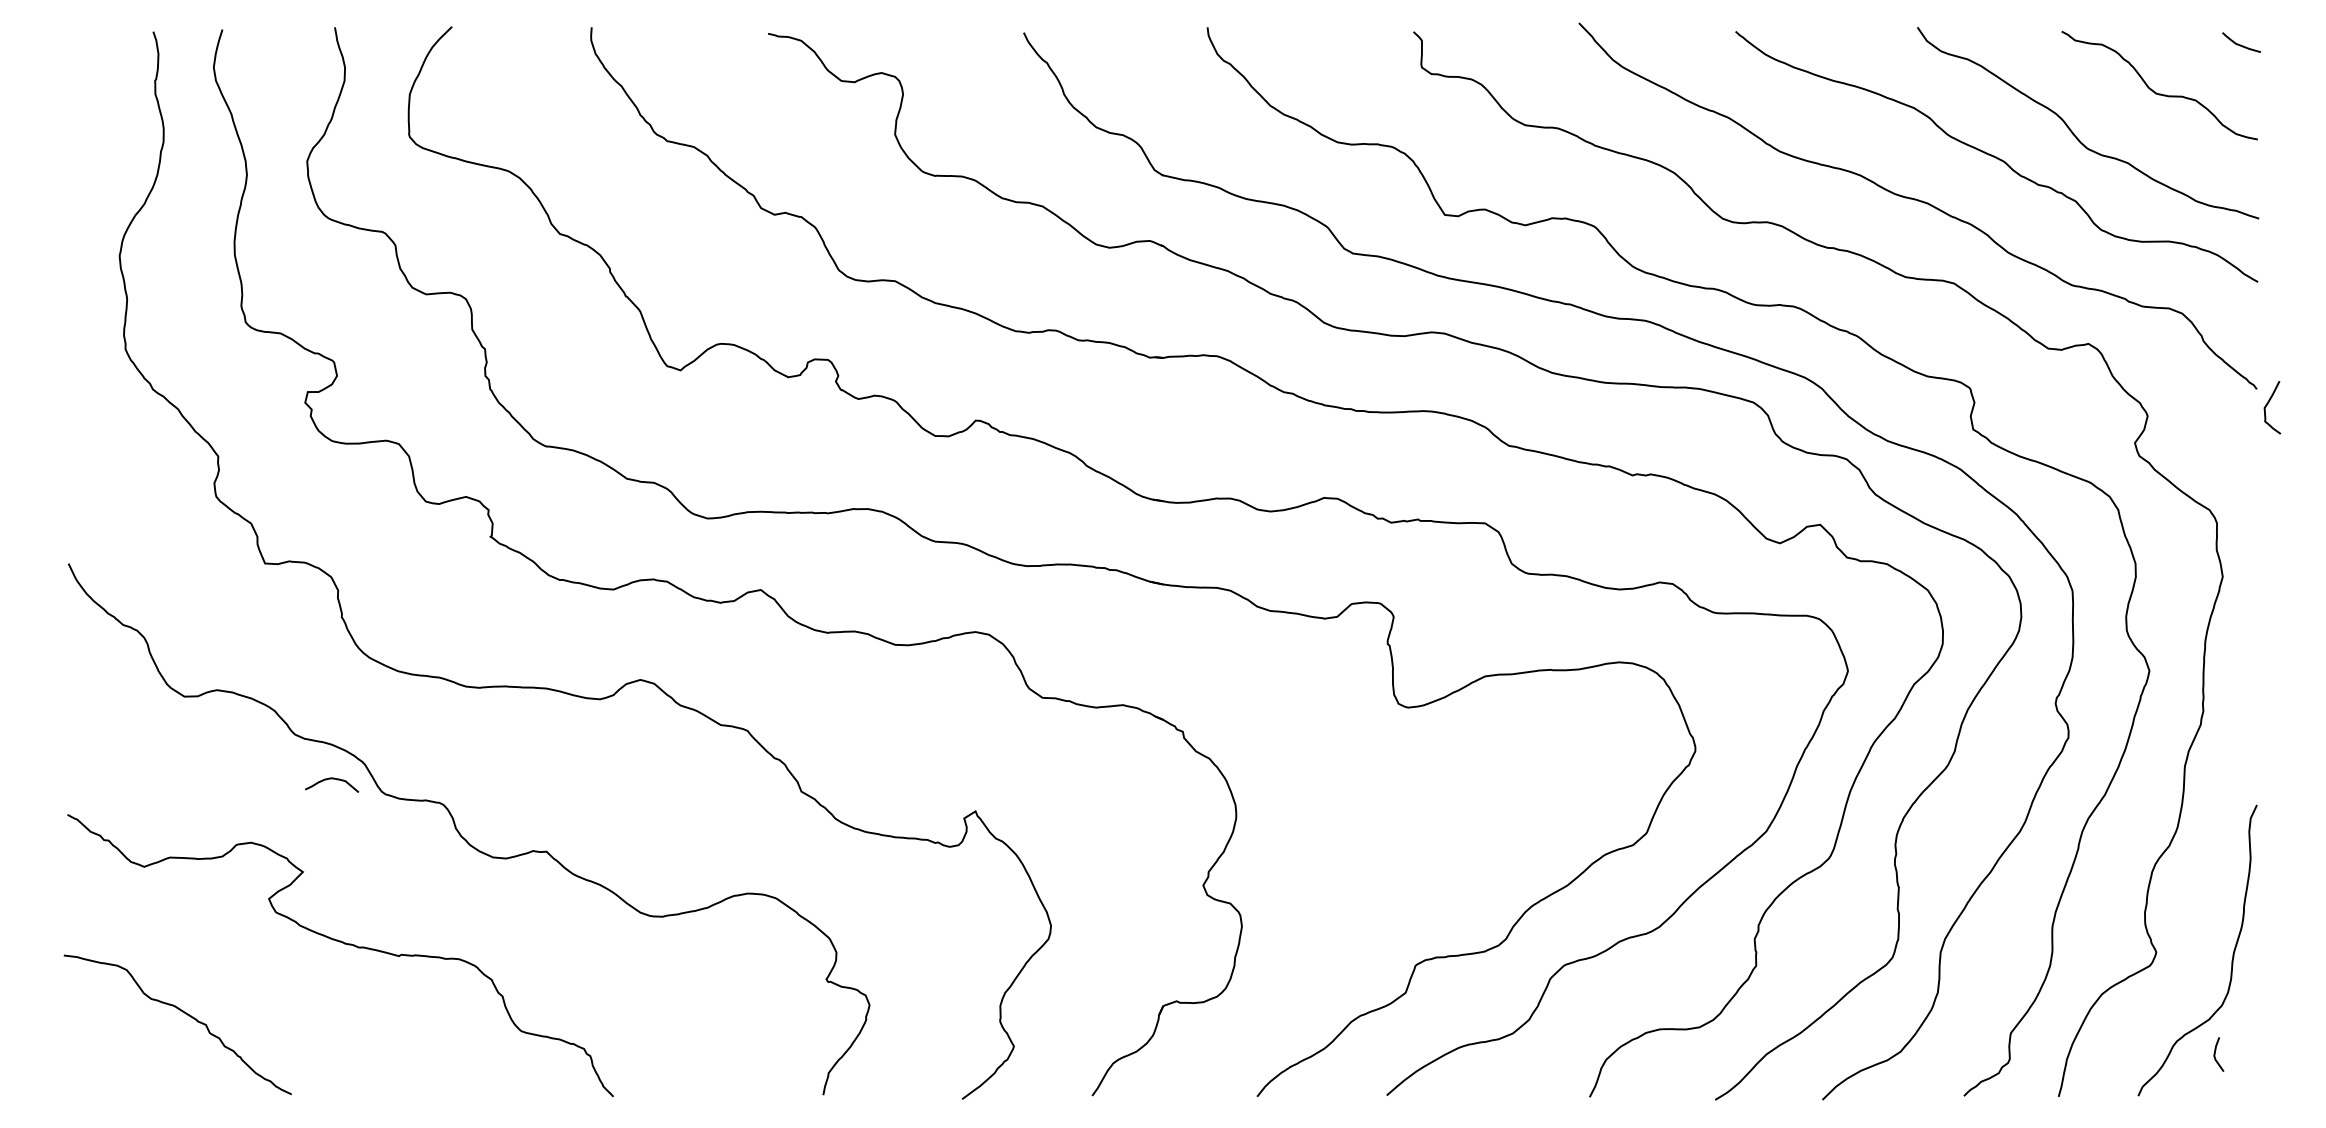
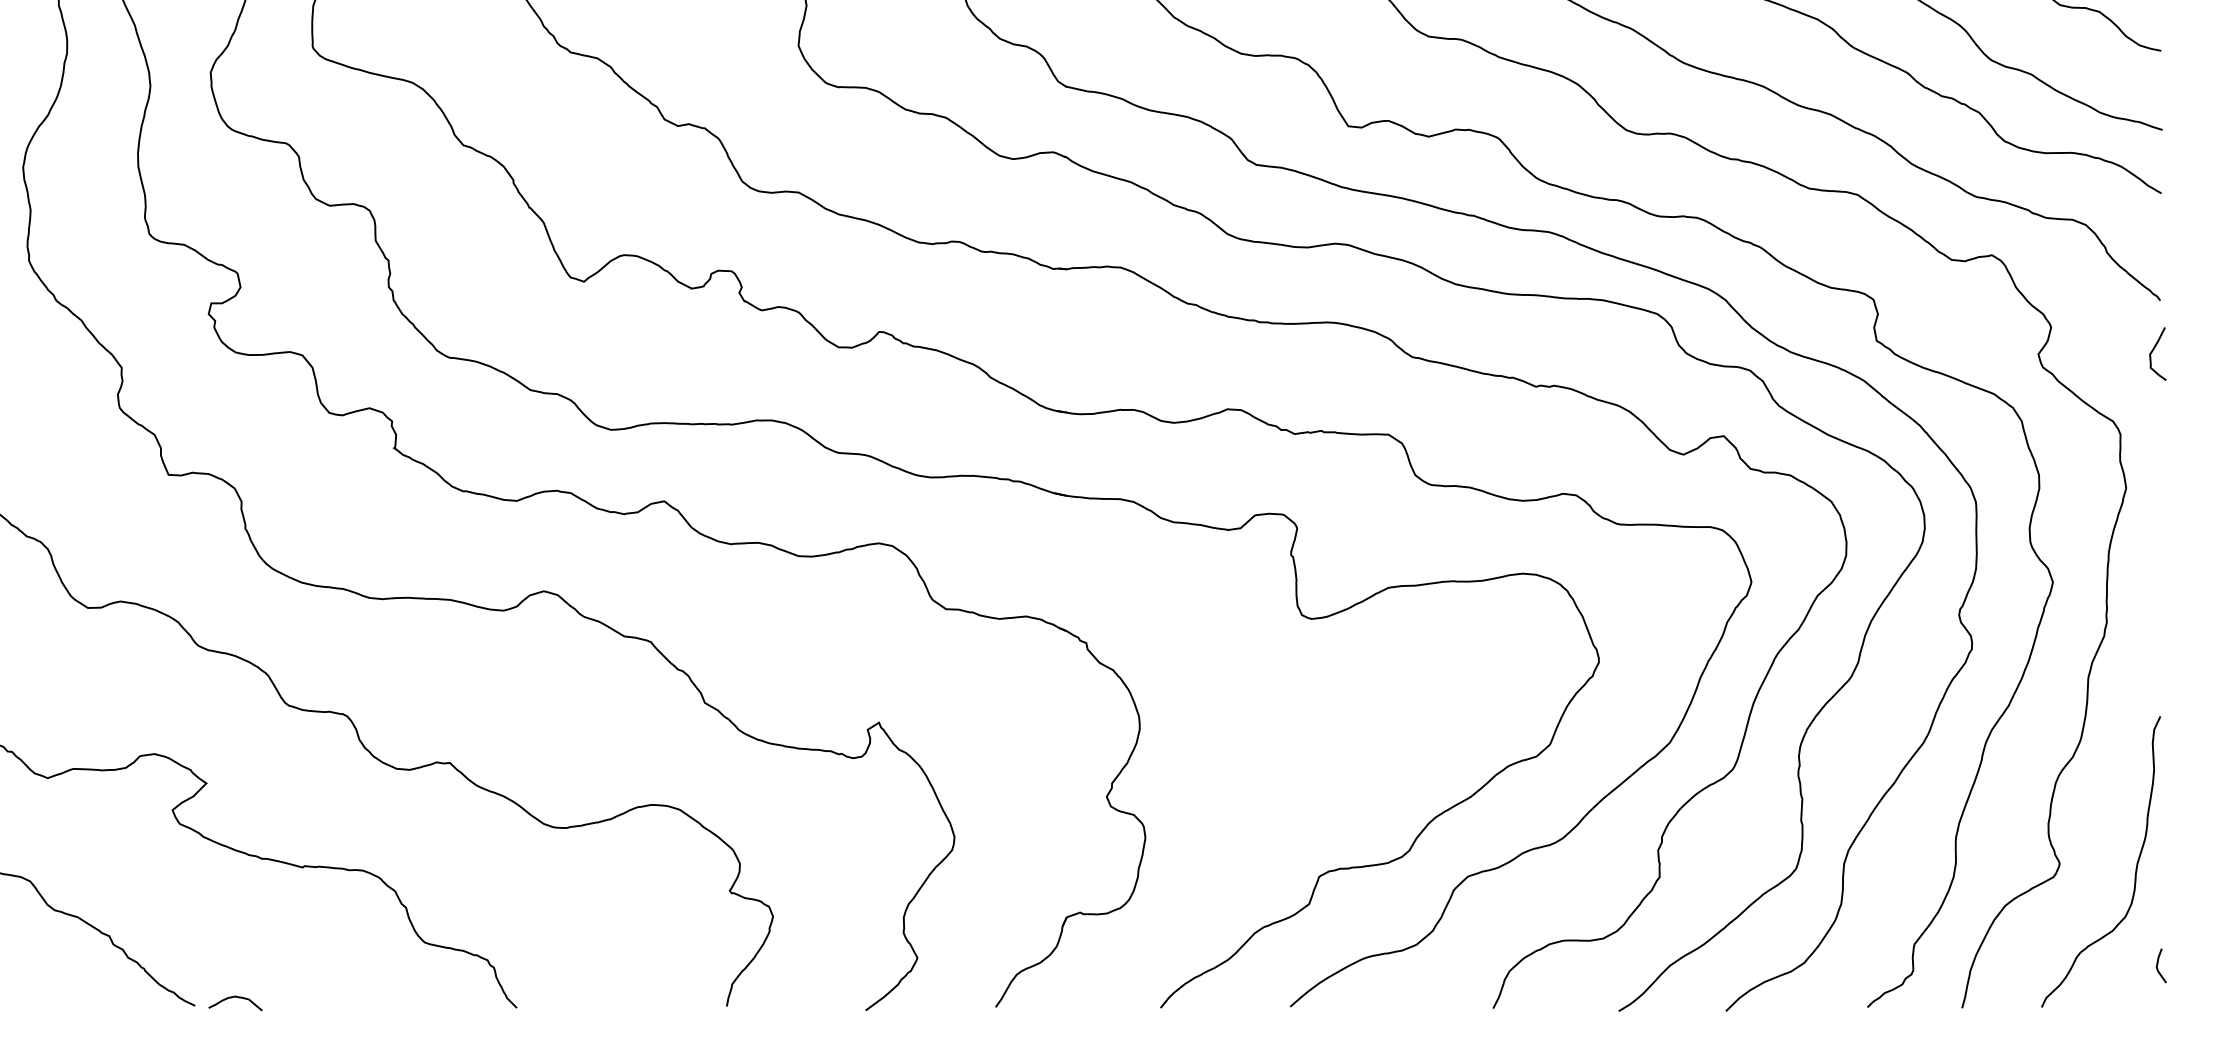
curve: (2268, 404) -> (2153, 350), moved
curve: (332, 779) -> (235, 997), moved
line: (2215, 1054) -> (2157, 965), moved

